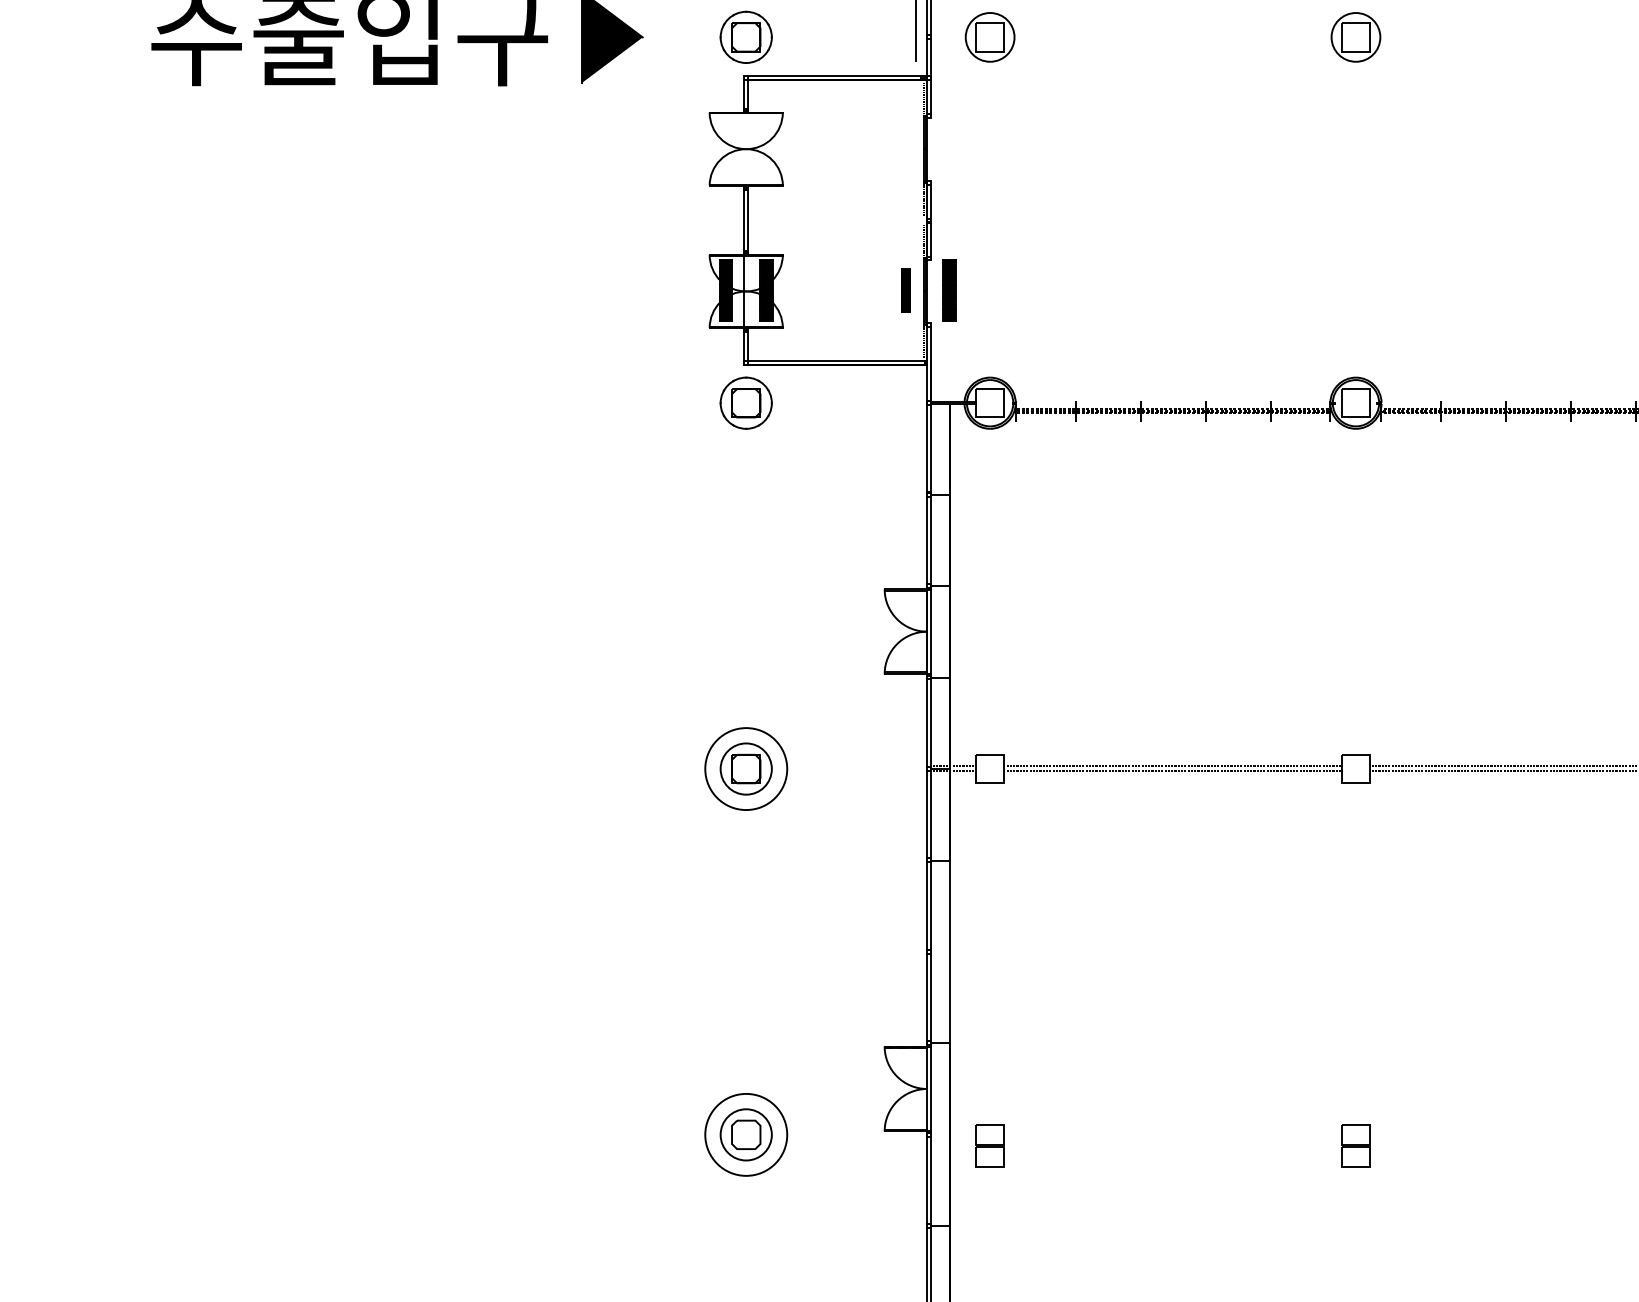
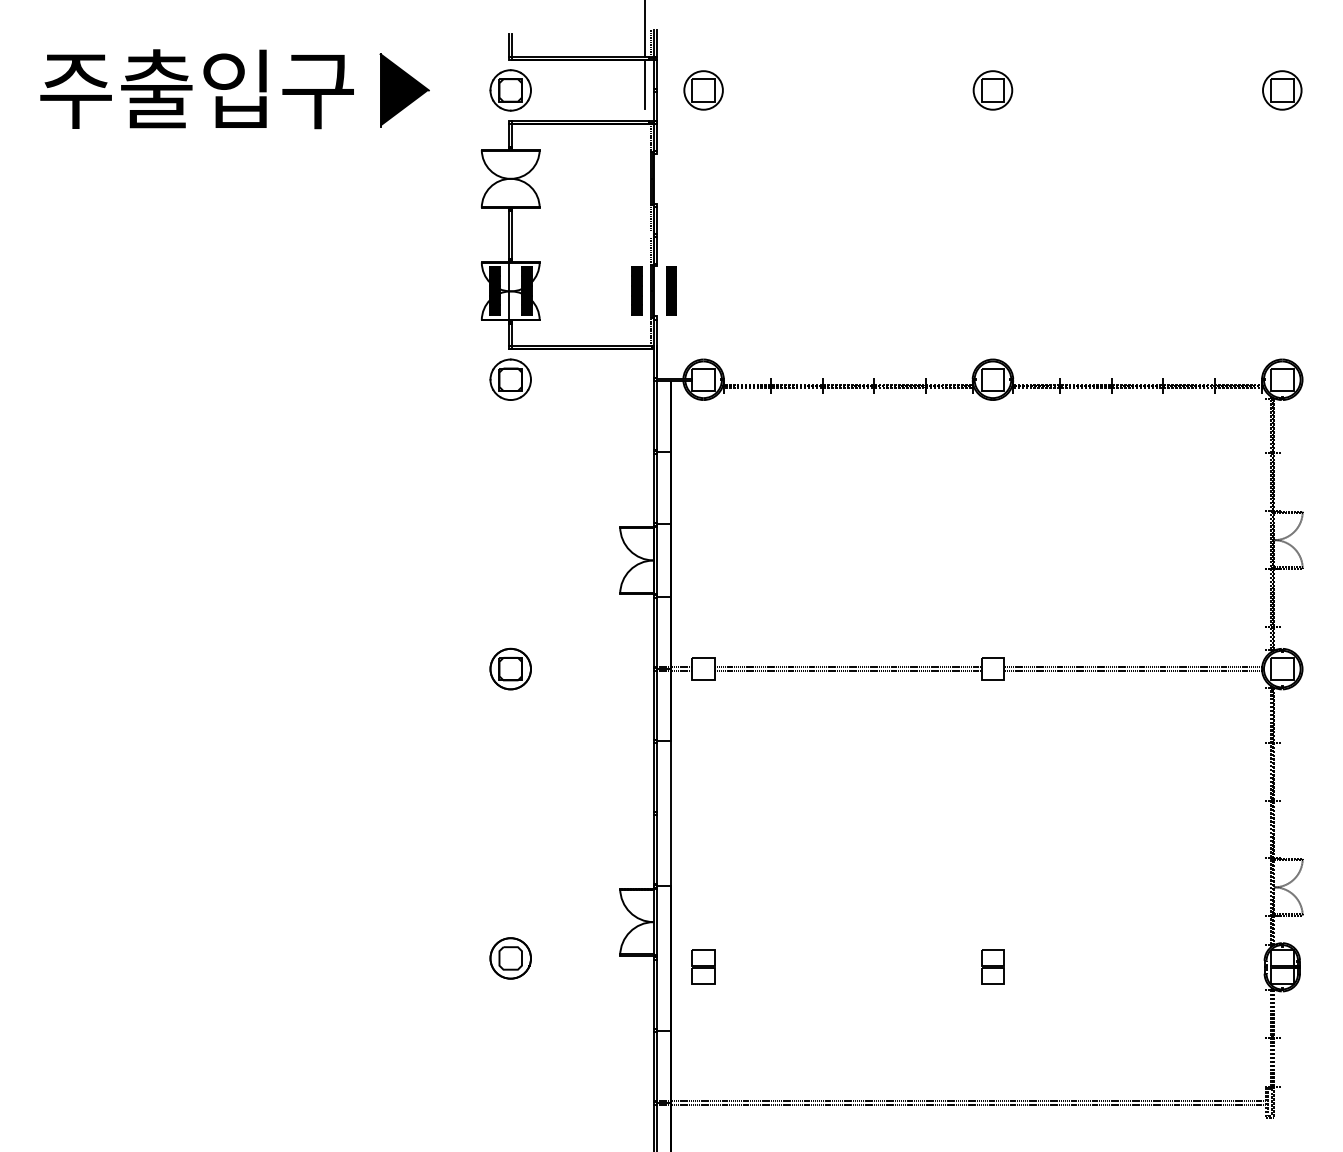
part: (905, 290) -> (636, 290), size x1.43
circle: (745, 768) -> (510, 668), size x0.62
circle: (745, 1134) -> (510, 958), size x0.62

